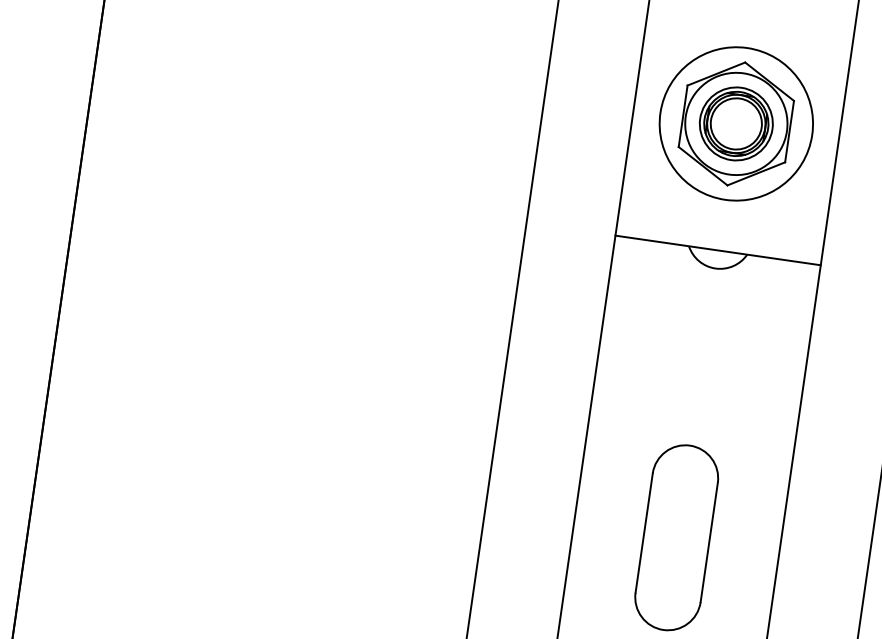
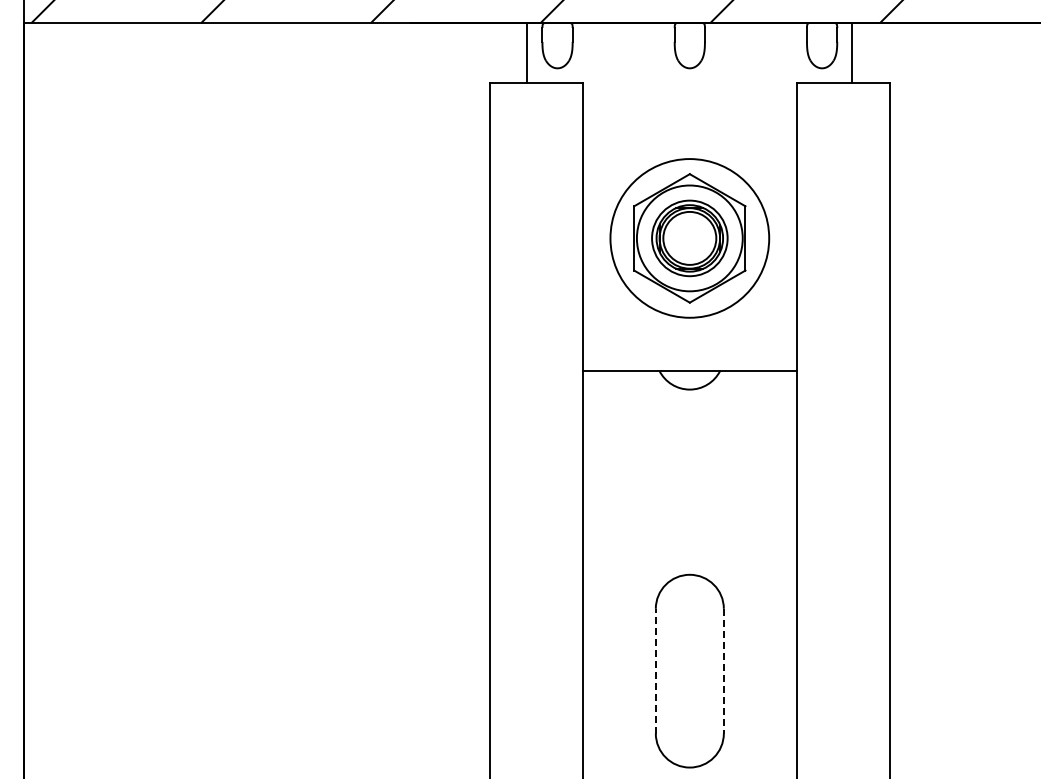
line: (643, 532) -> (655, 670), solid -> dashed
line: (708, 542) -> (723, 671), solid -> dashed

